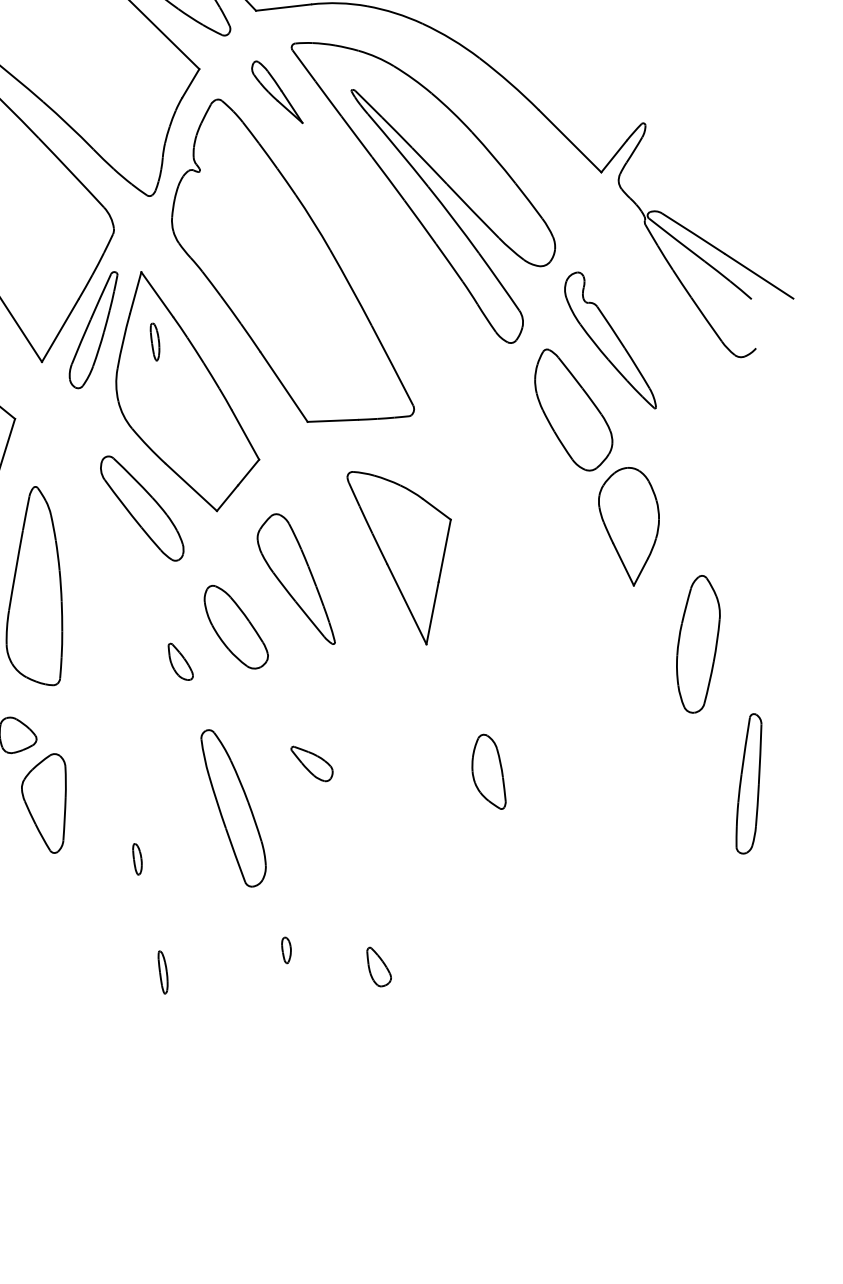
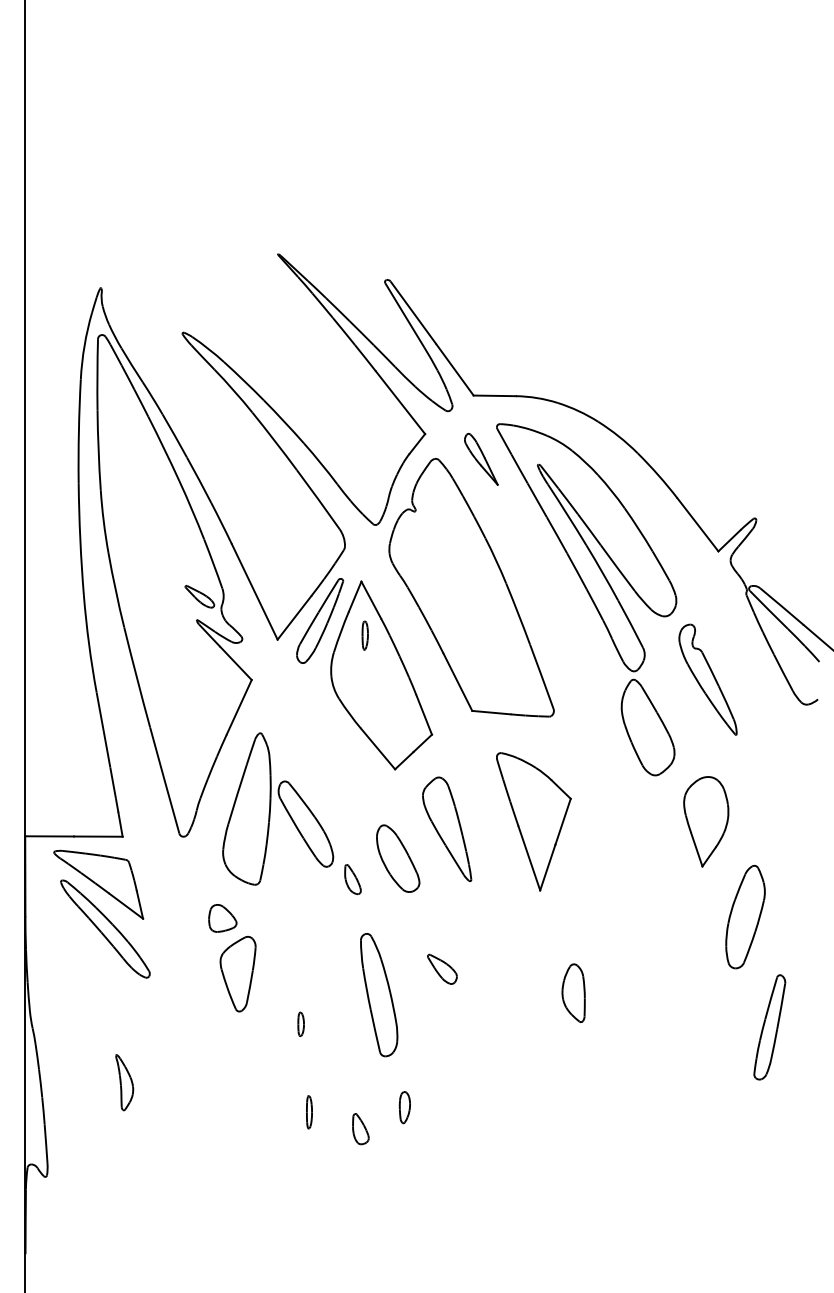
part: (572, 409) -> (647, 727), moved
part: (141, 507) -> (305, 823), moved
part: (286, 950) -> (404, 1107), size x1.6
part: (378, 967) -> (360, 1129), moved

